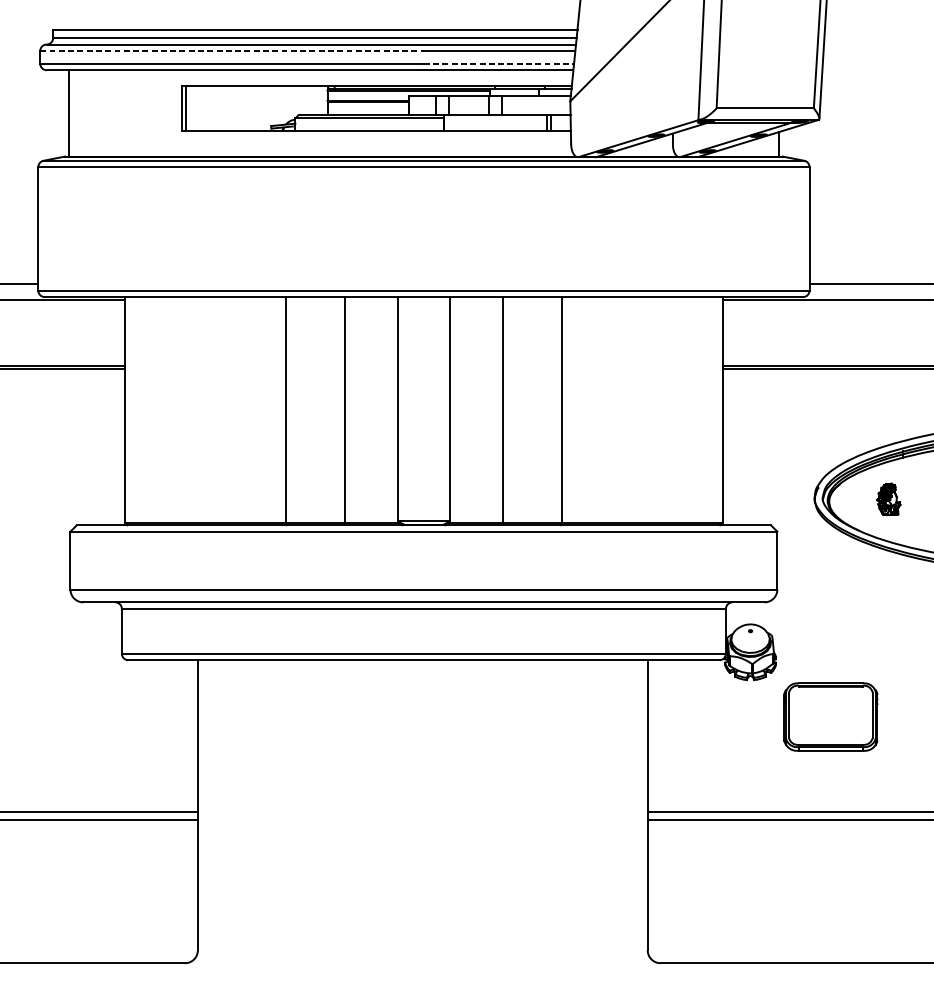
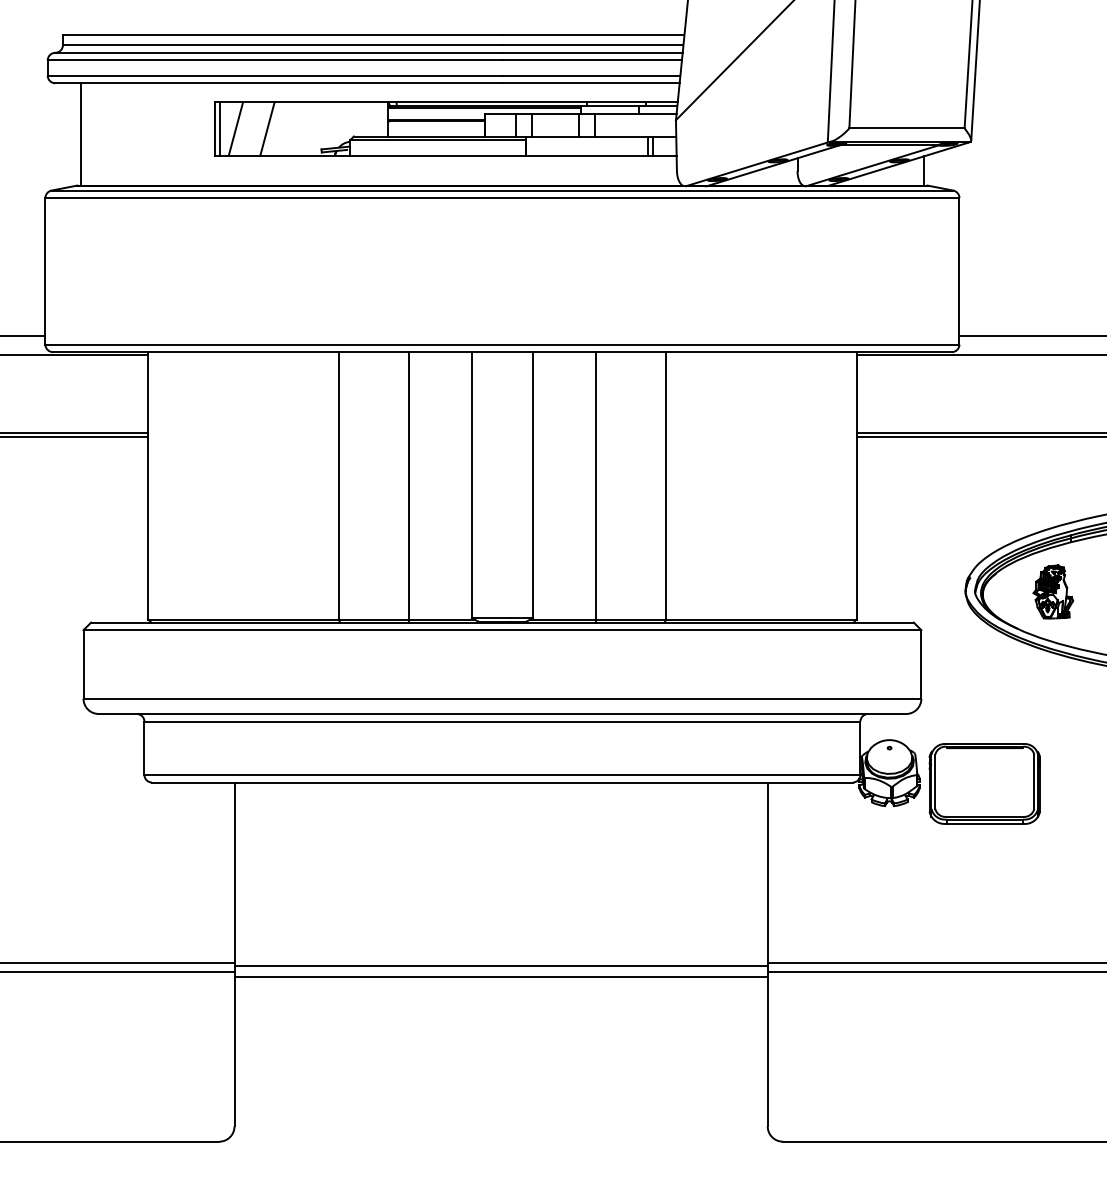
line: (232, 51) -> (275, 60), dashed -> solid
line: (499, 63) -> (591, 75), dashed -> solid
line: (198, 108) -> (235, 128), added
line: (225, 108) -> (267, 128), added
part: (888, 499) -> (1053, 591), size x1.43
part: (830, 716) -> (984, 783), moved
line: (422, 814) -> (500, 965), added
line: (422, 823) -> (500, 976), added

